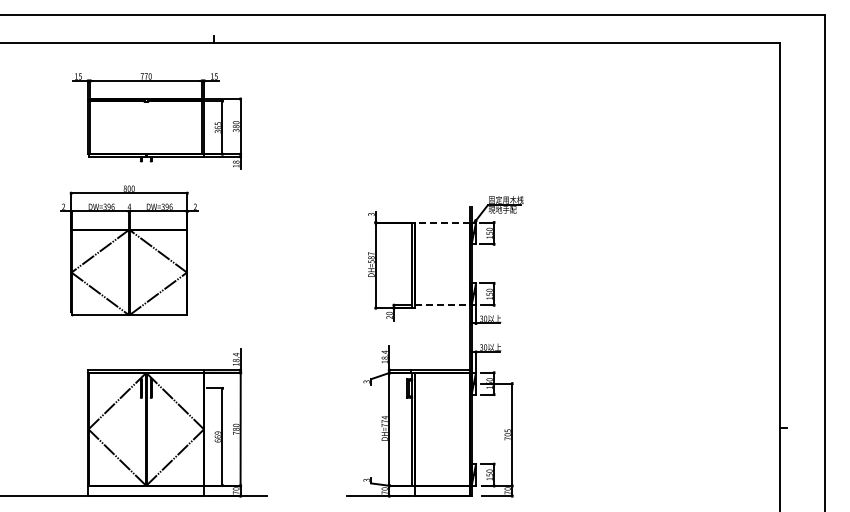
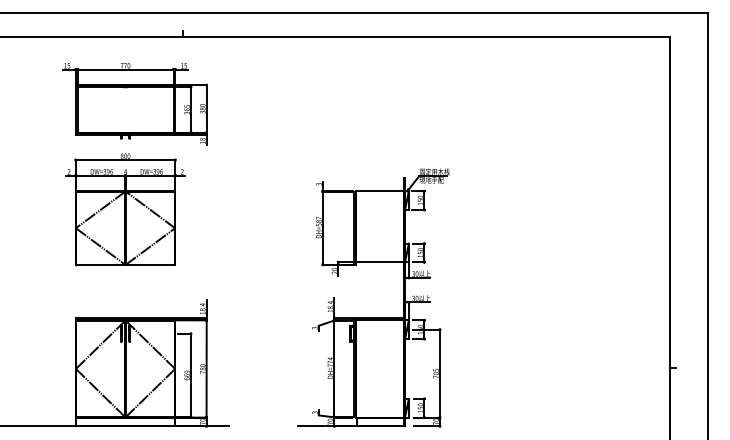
line: (442, 222) -> (380, 191), dashed -> solid
part: (129, 250) -> (125, 209), moved
line: (442, 305) -> (380, 262), dashed -> solid

